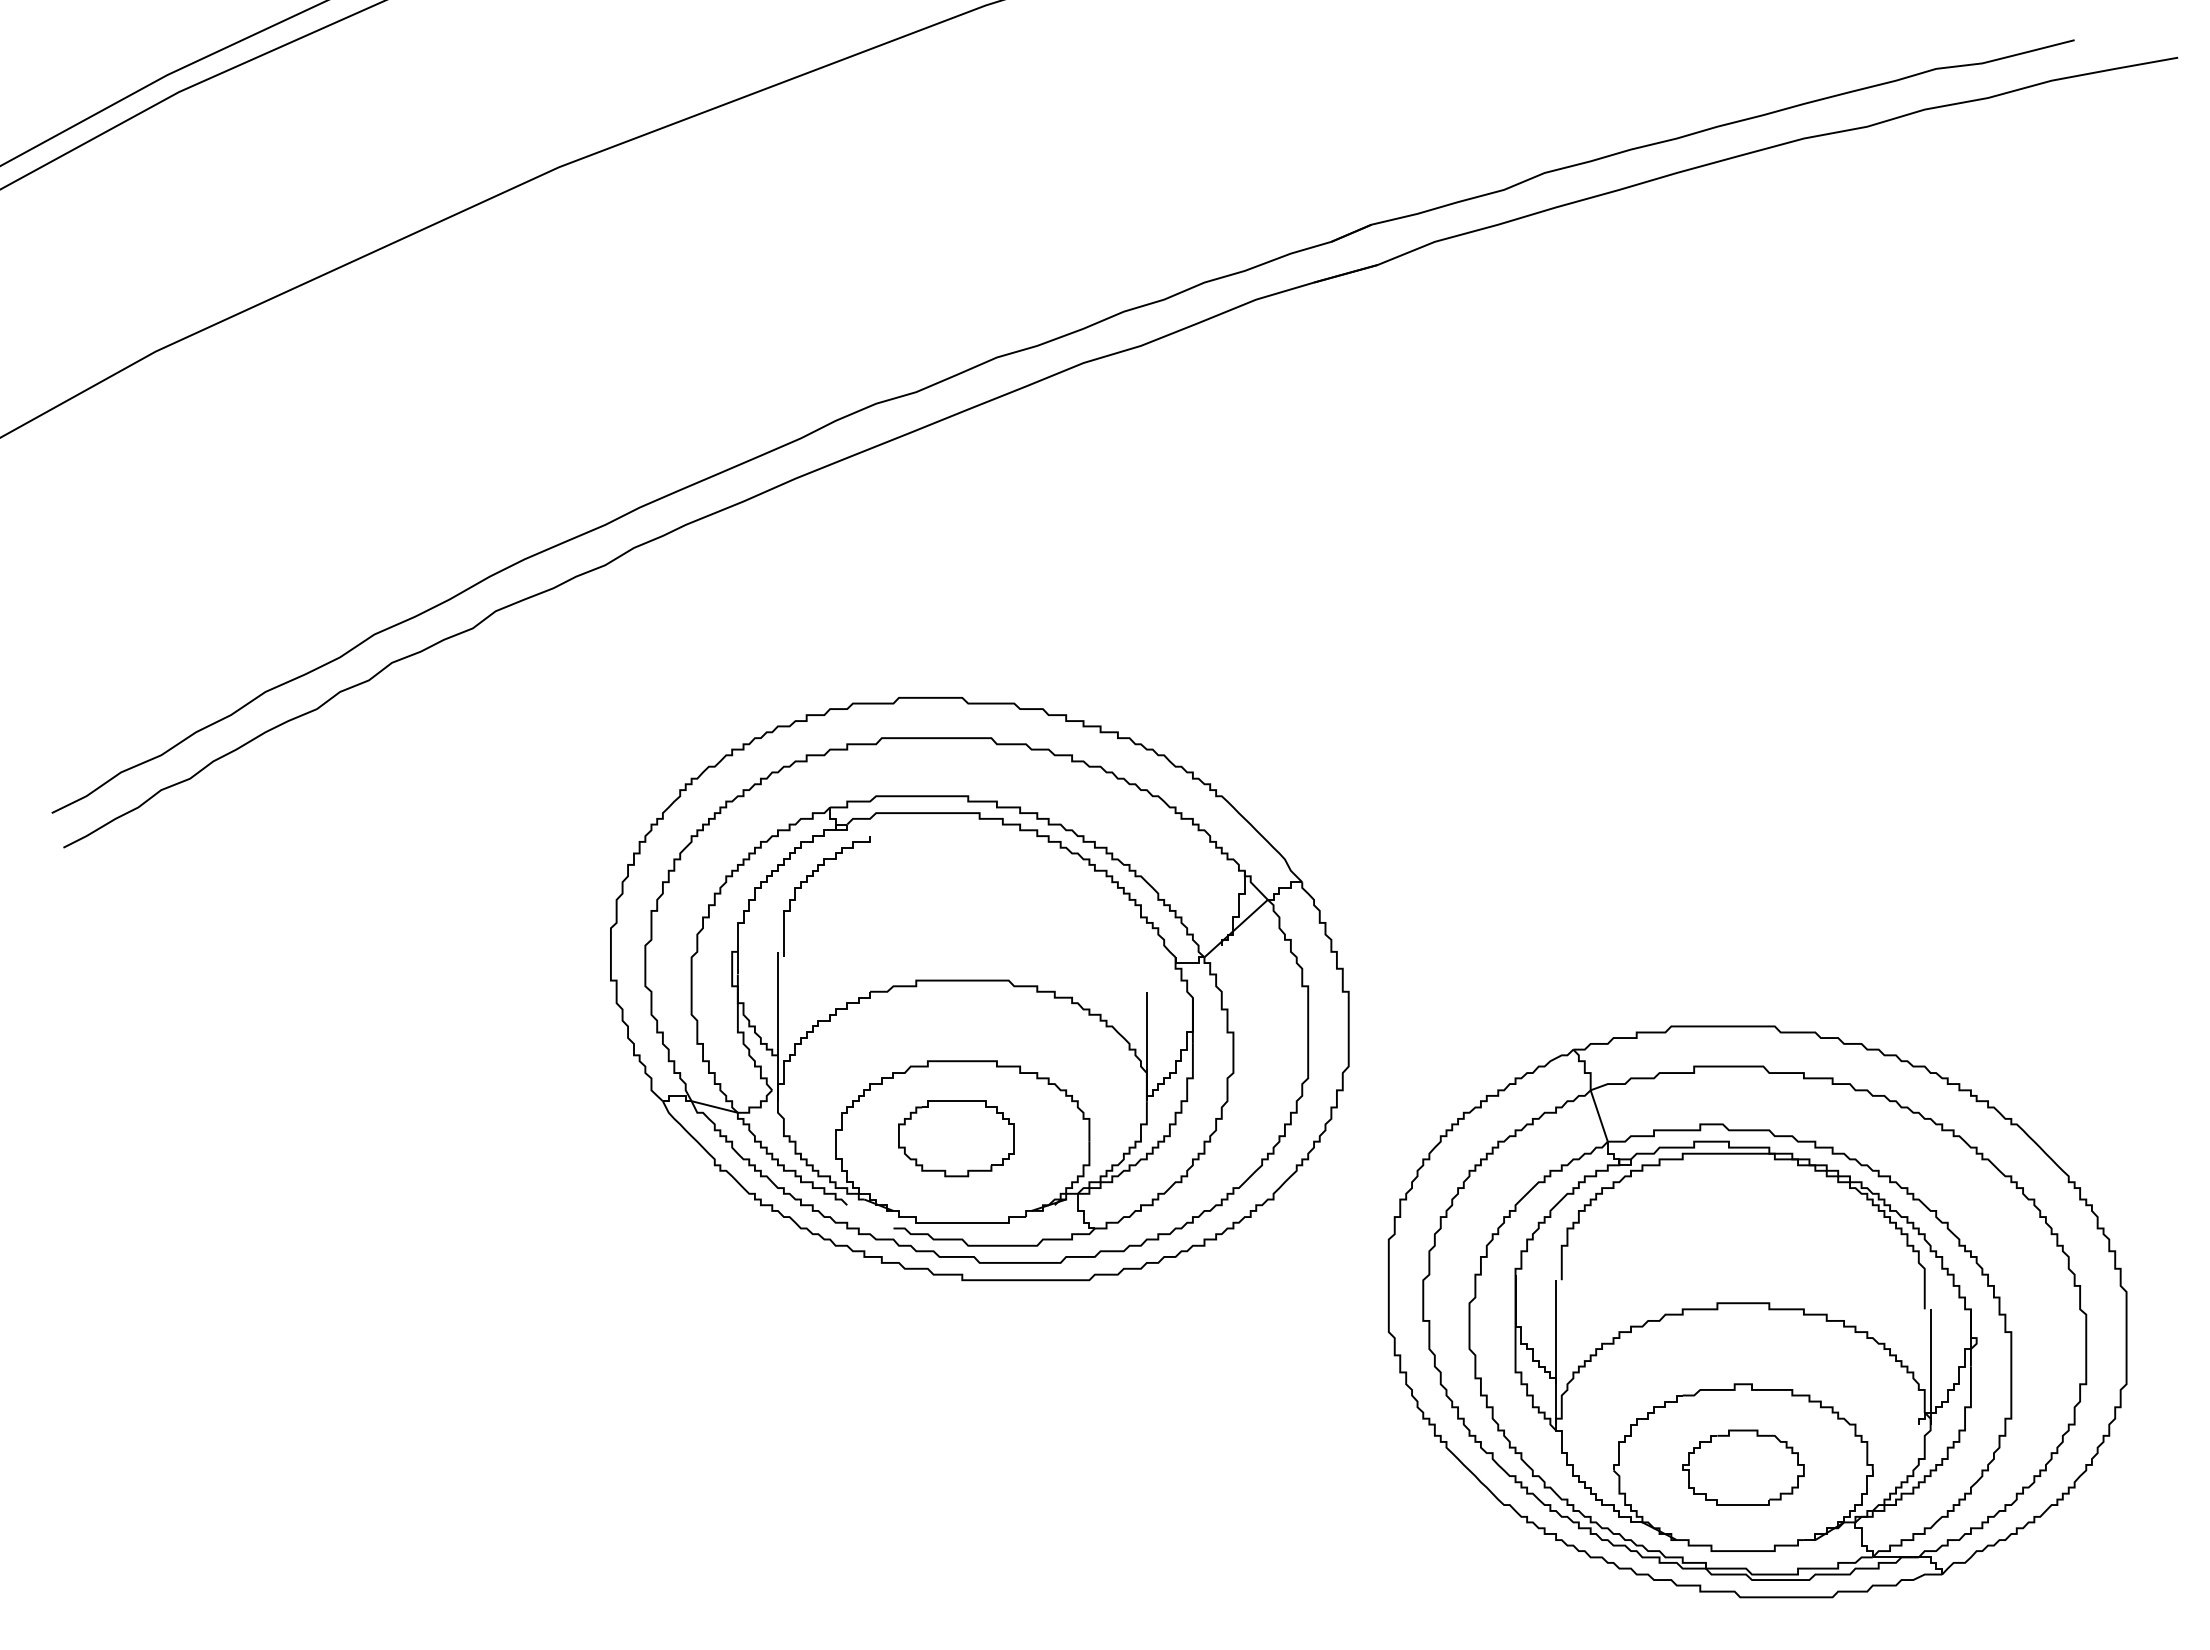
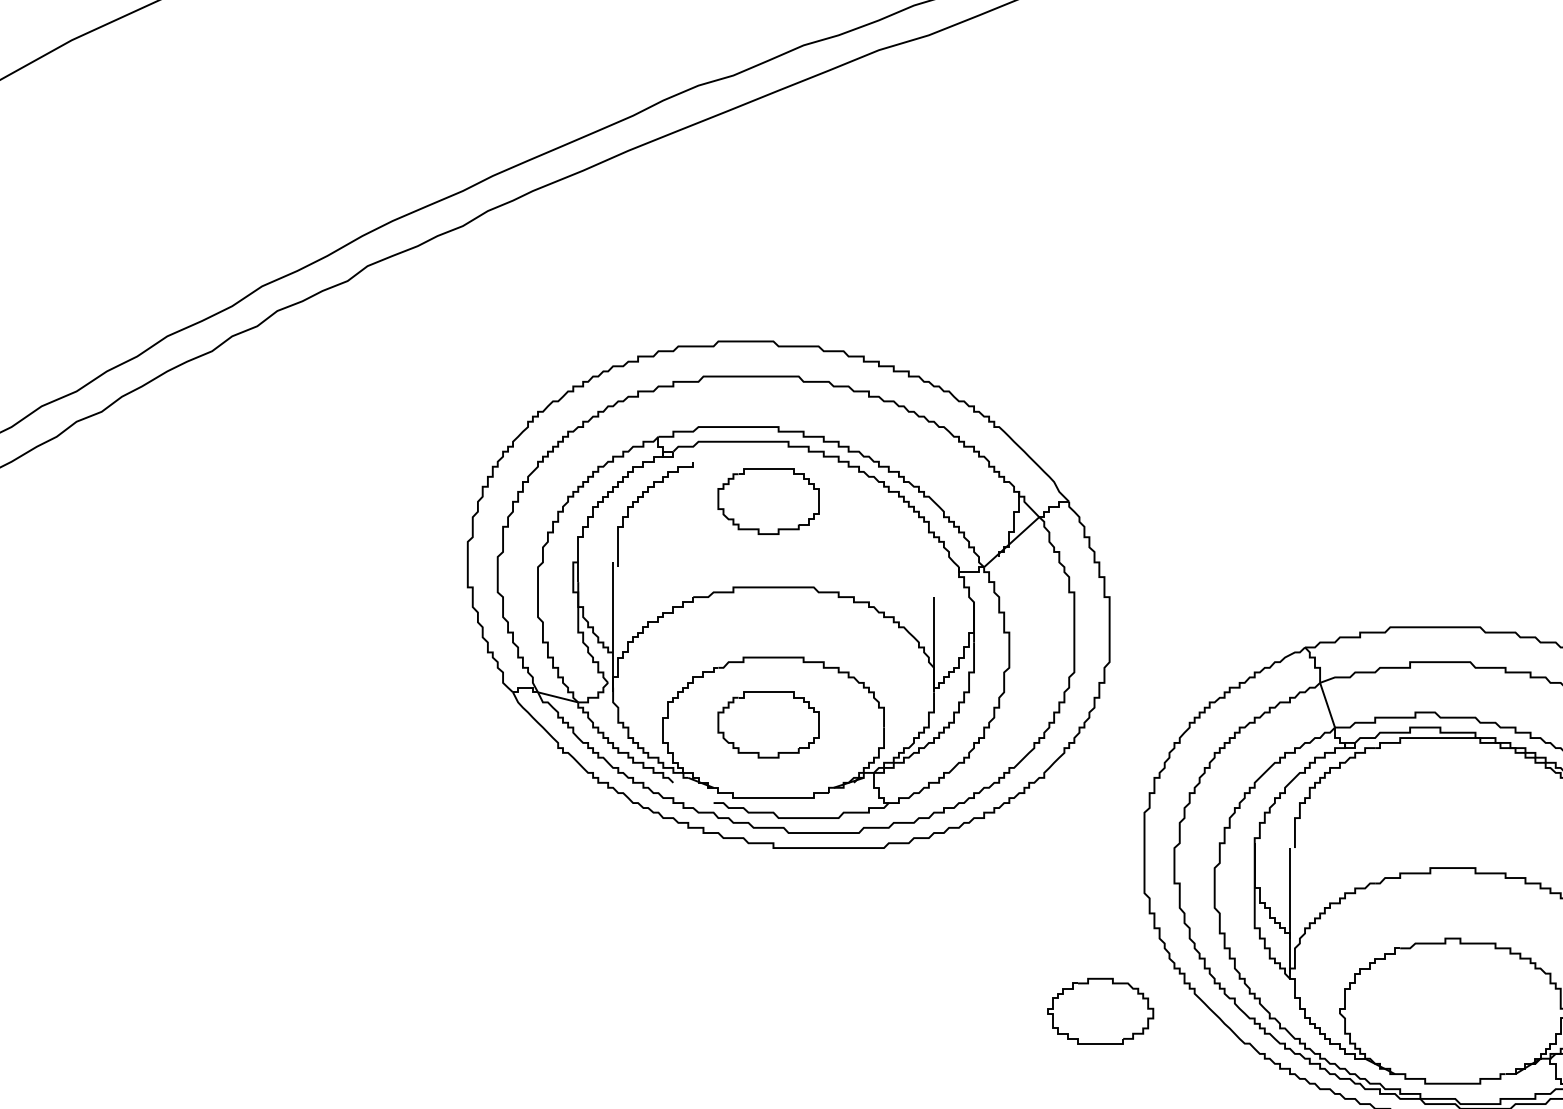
part: (956, 881) -> (768, 501), added
part: (1743, 1467) -> (1100, 1010), moved

